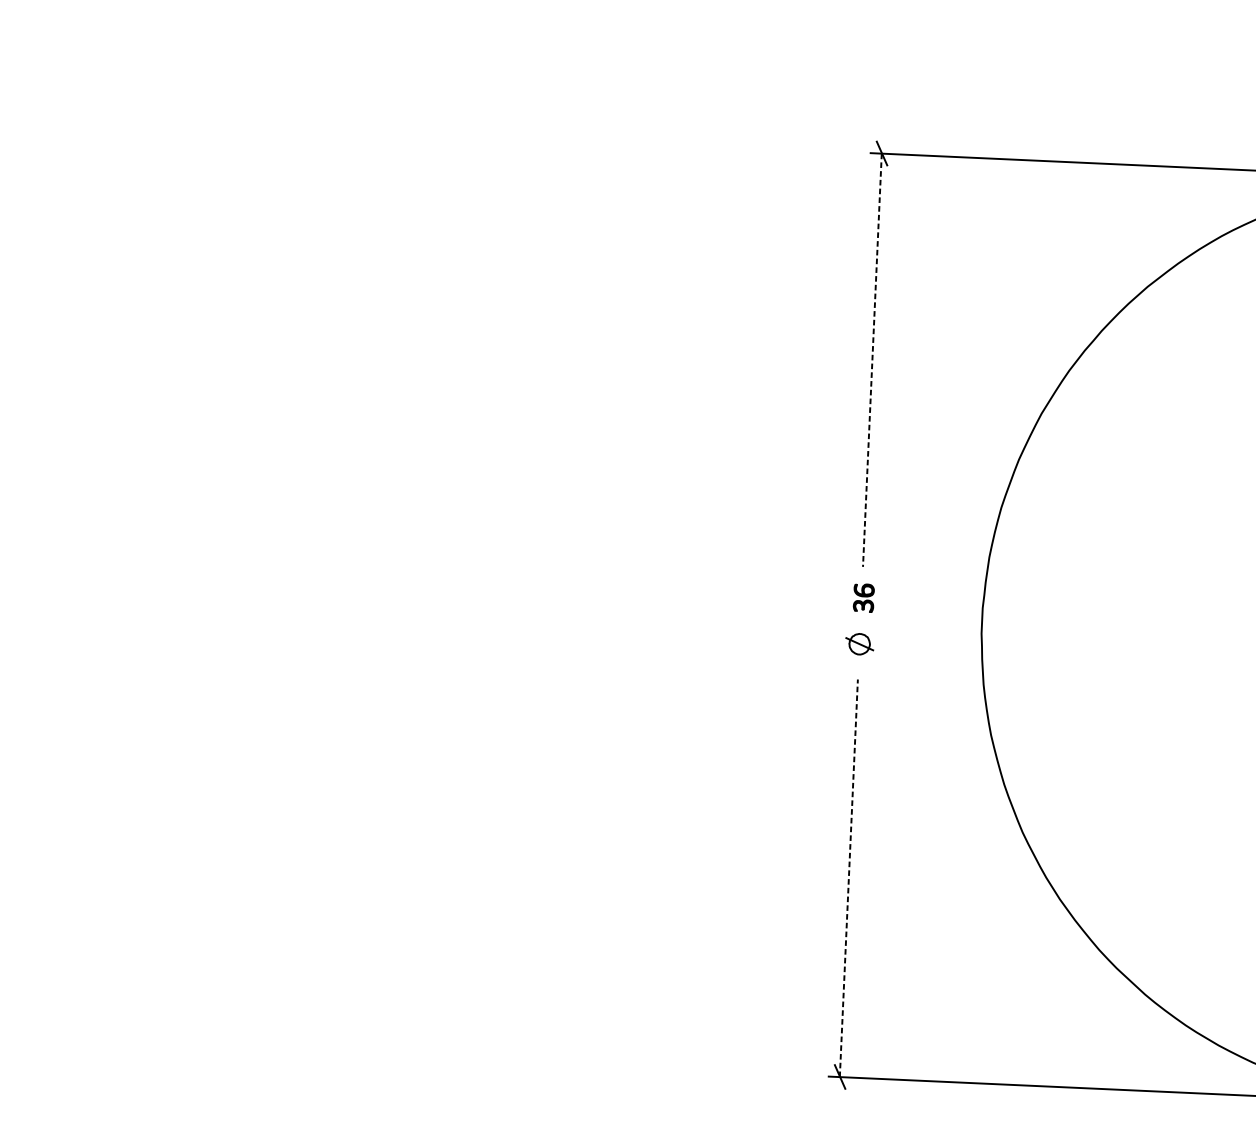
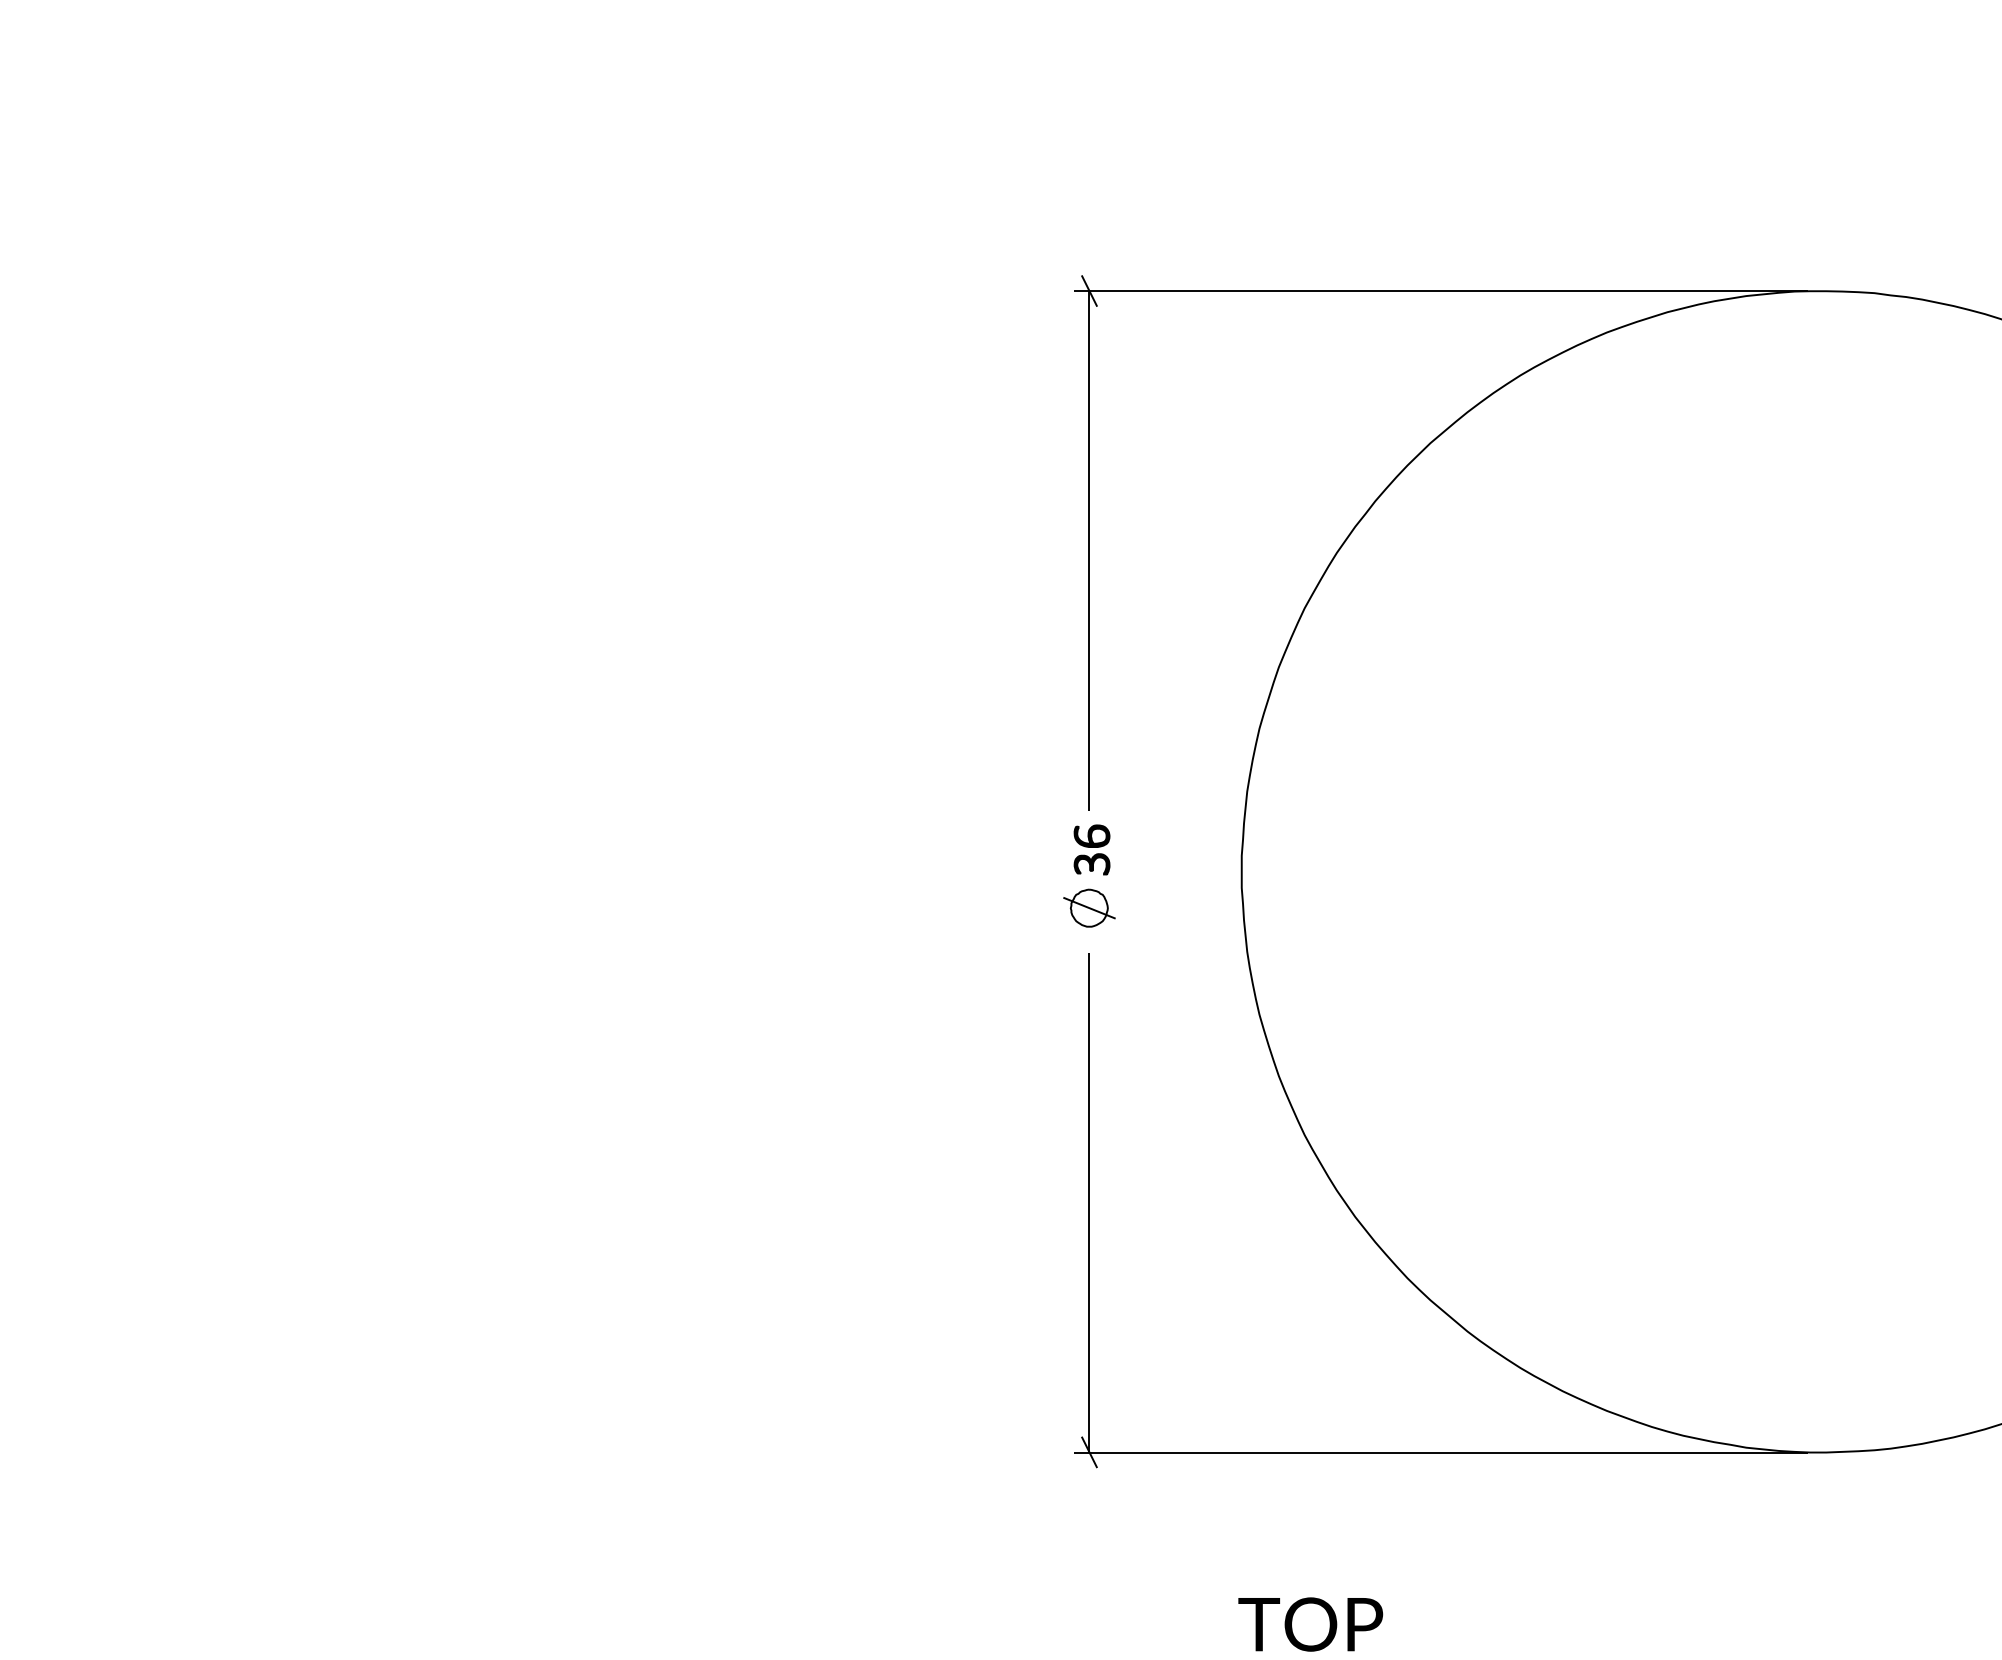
line: (872, 360) -> (1089, 551), dashed -> solid
part: (863, 597) -> (1091, 849), size x1.43
part: (859, 643) -> (1089, 907), size x1.43
line: (849, 878) -> (1089, 1202), dashed -> solid

